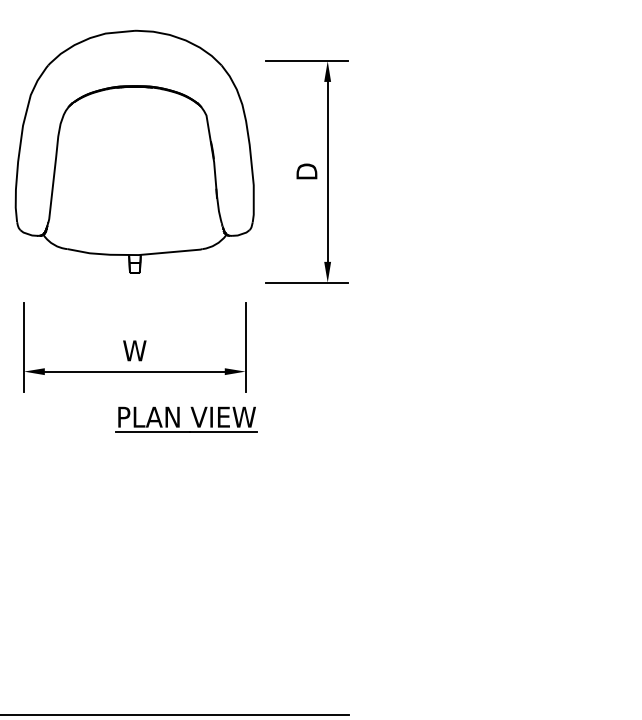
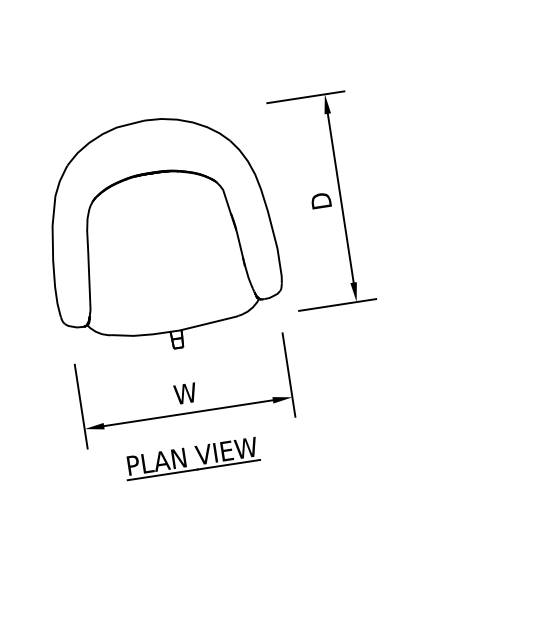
part: (134, 151) -> (160, 234), moved
part: (179, 419) -> (185, 459), moved

